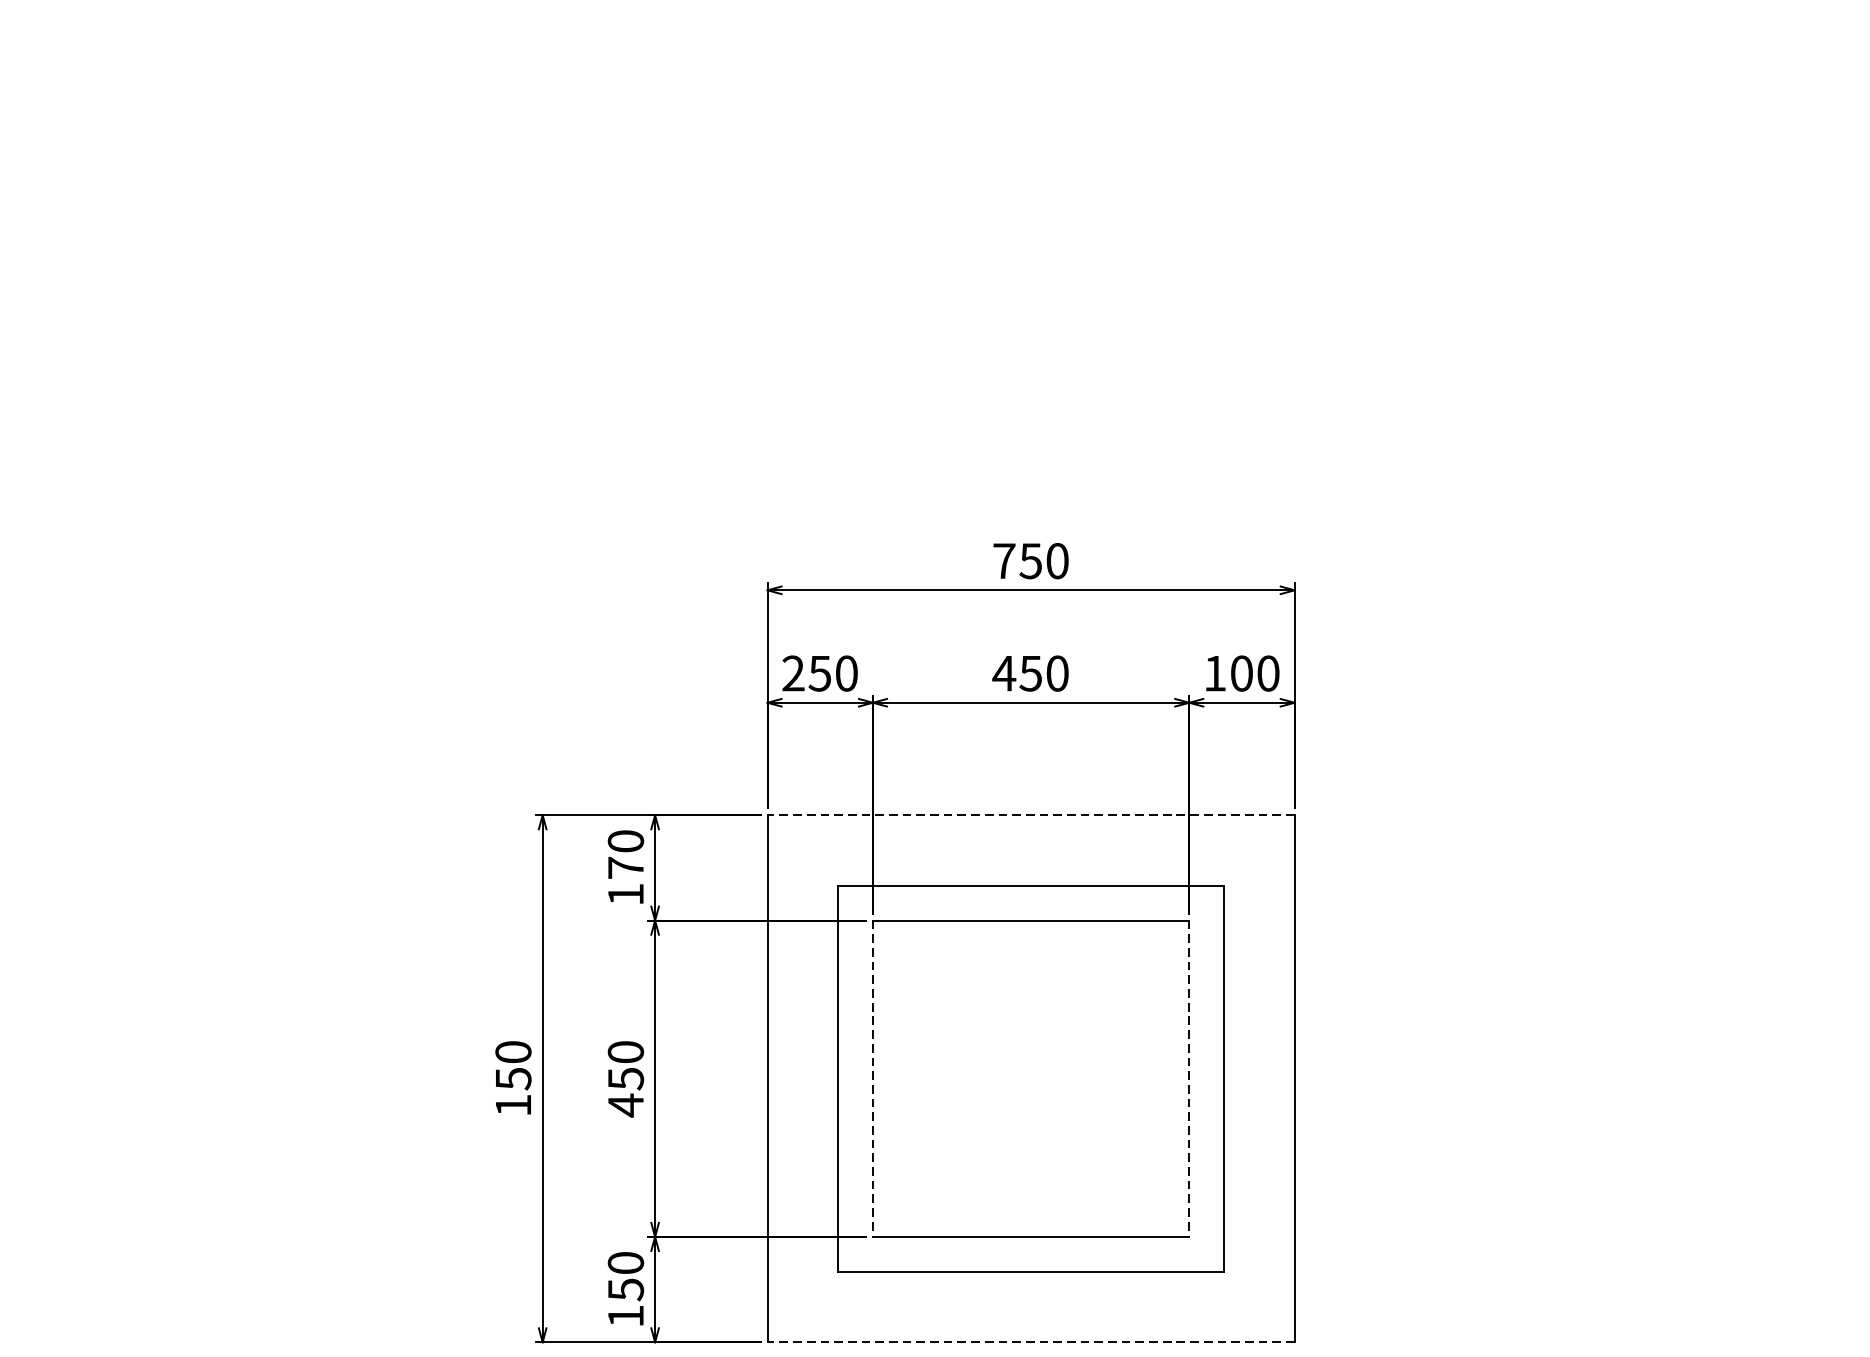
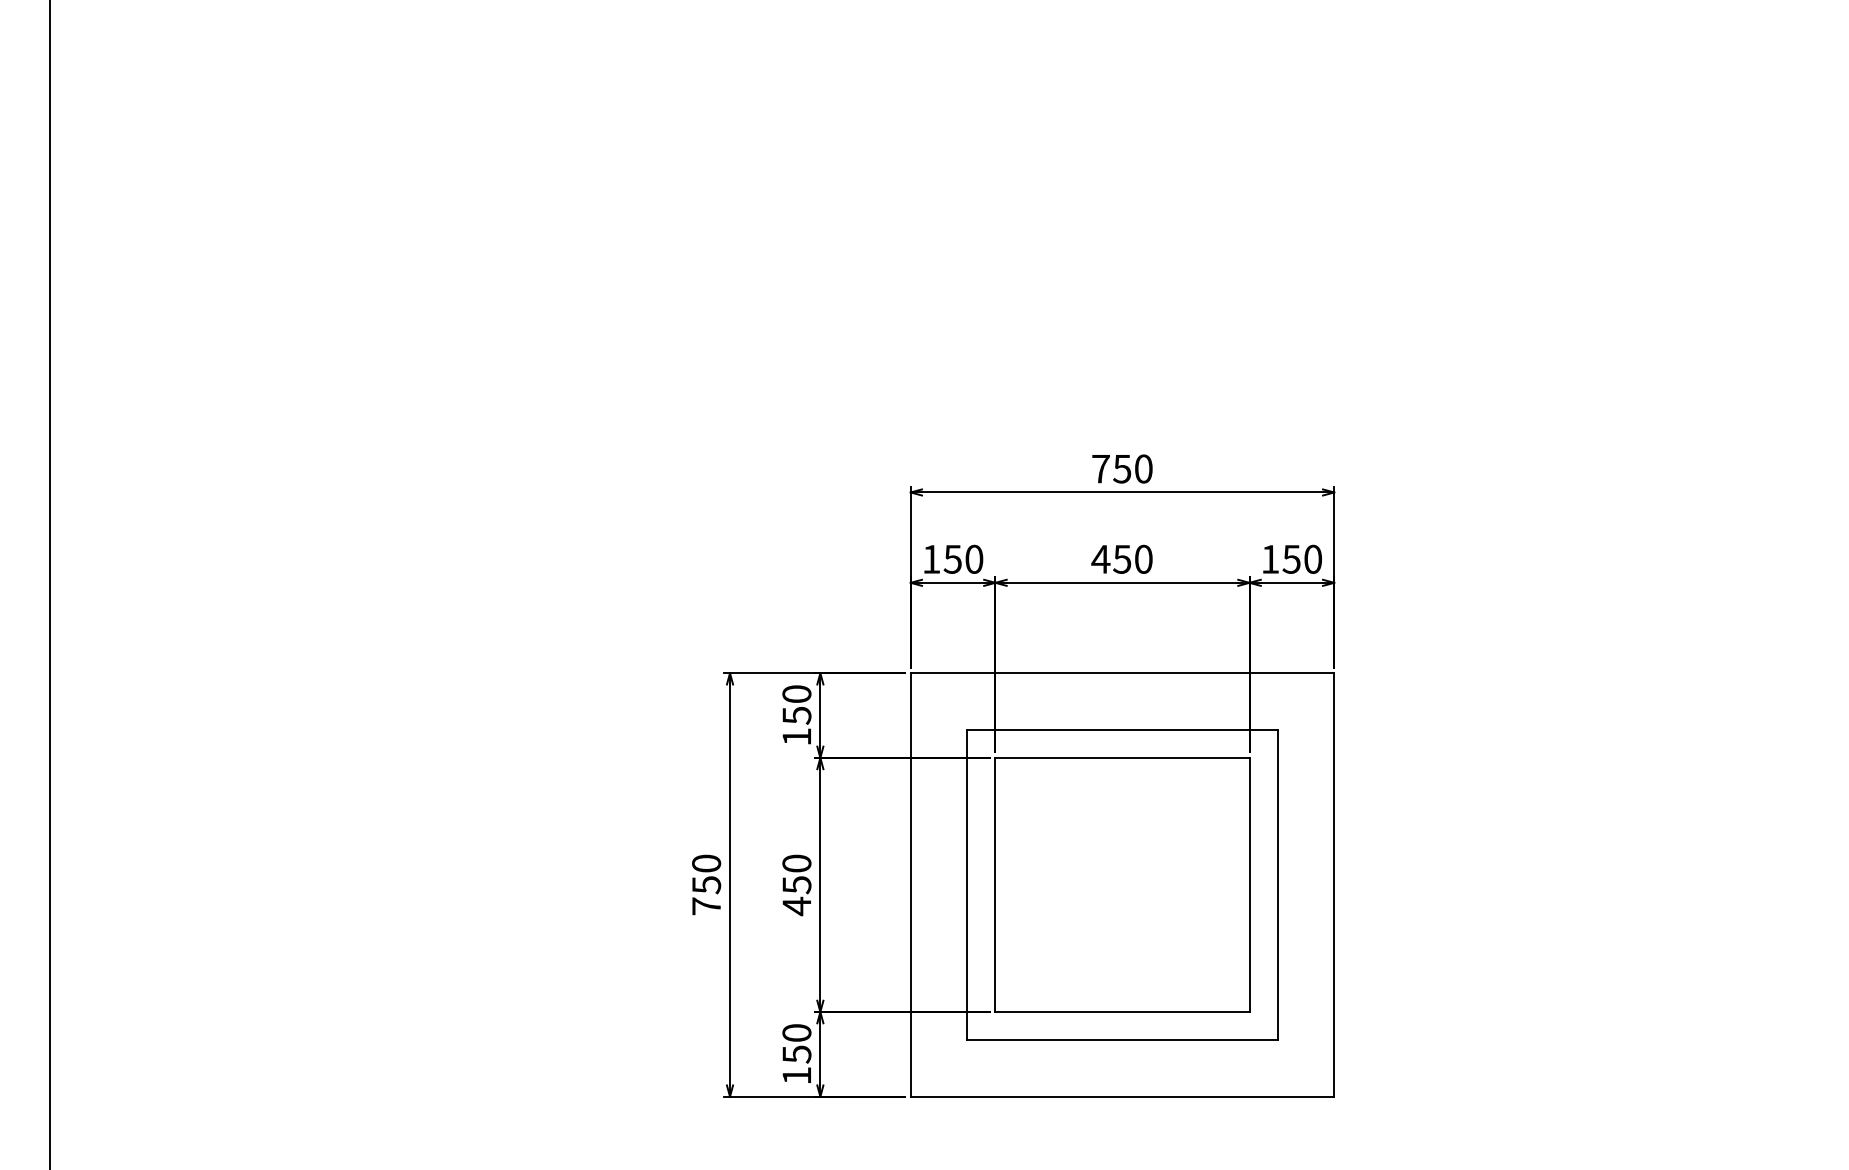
text: (793, 672) -> (931, 558), 250 -> 150
text: (1241, 672) -> (1291, 558), 100 -> 150
line: (1031, 815) -> (1122, 673), dashed -> solid
text: (625, 867) -> (796, 715), 170 -> 150
line: (873, 1079) -> (995, 885), dashed -> solid
line: (1189, 1079) -> (1249, 885), dashed -> solid
text: (513, 1105) -> (706, 906), 150 -> 750
line: (1031, 1342) -> (1122, 1096), dashed -> solid

